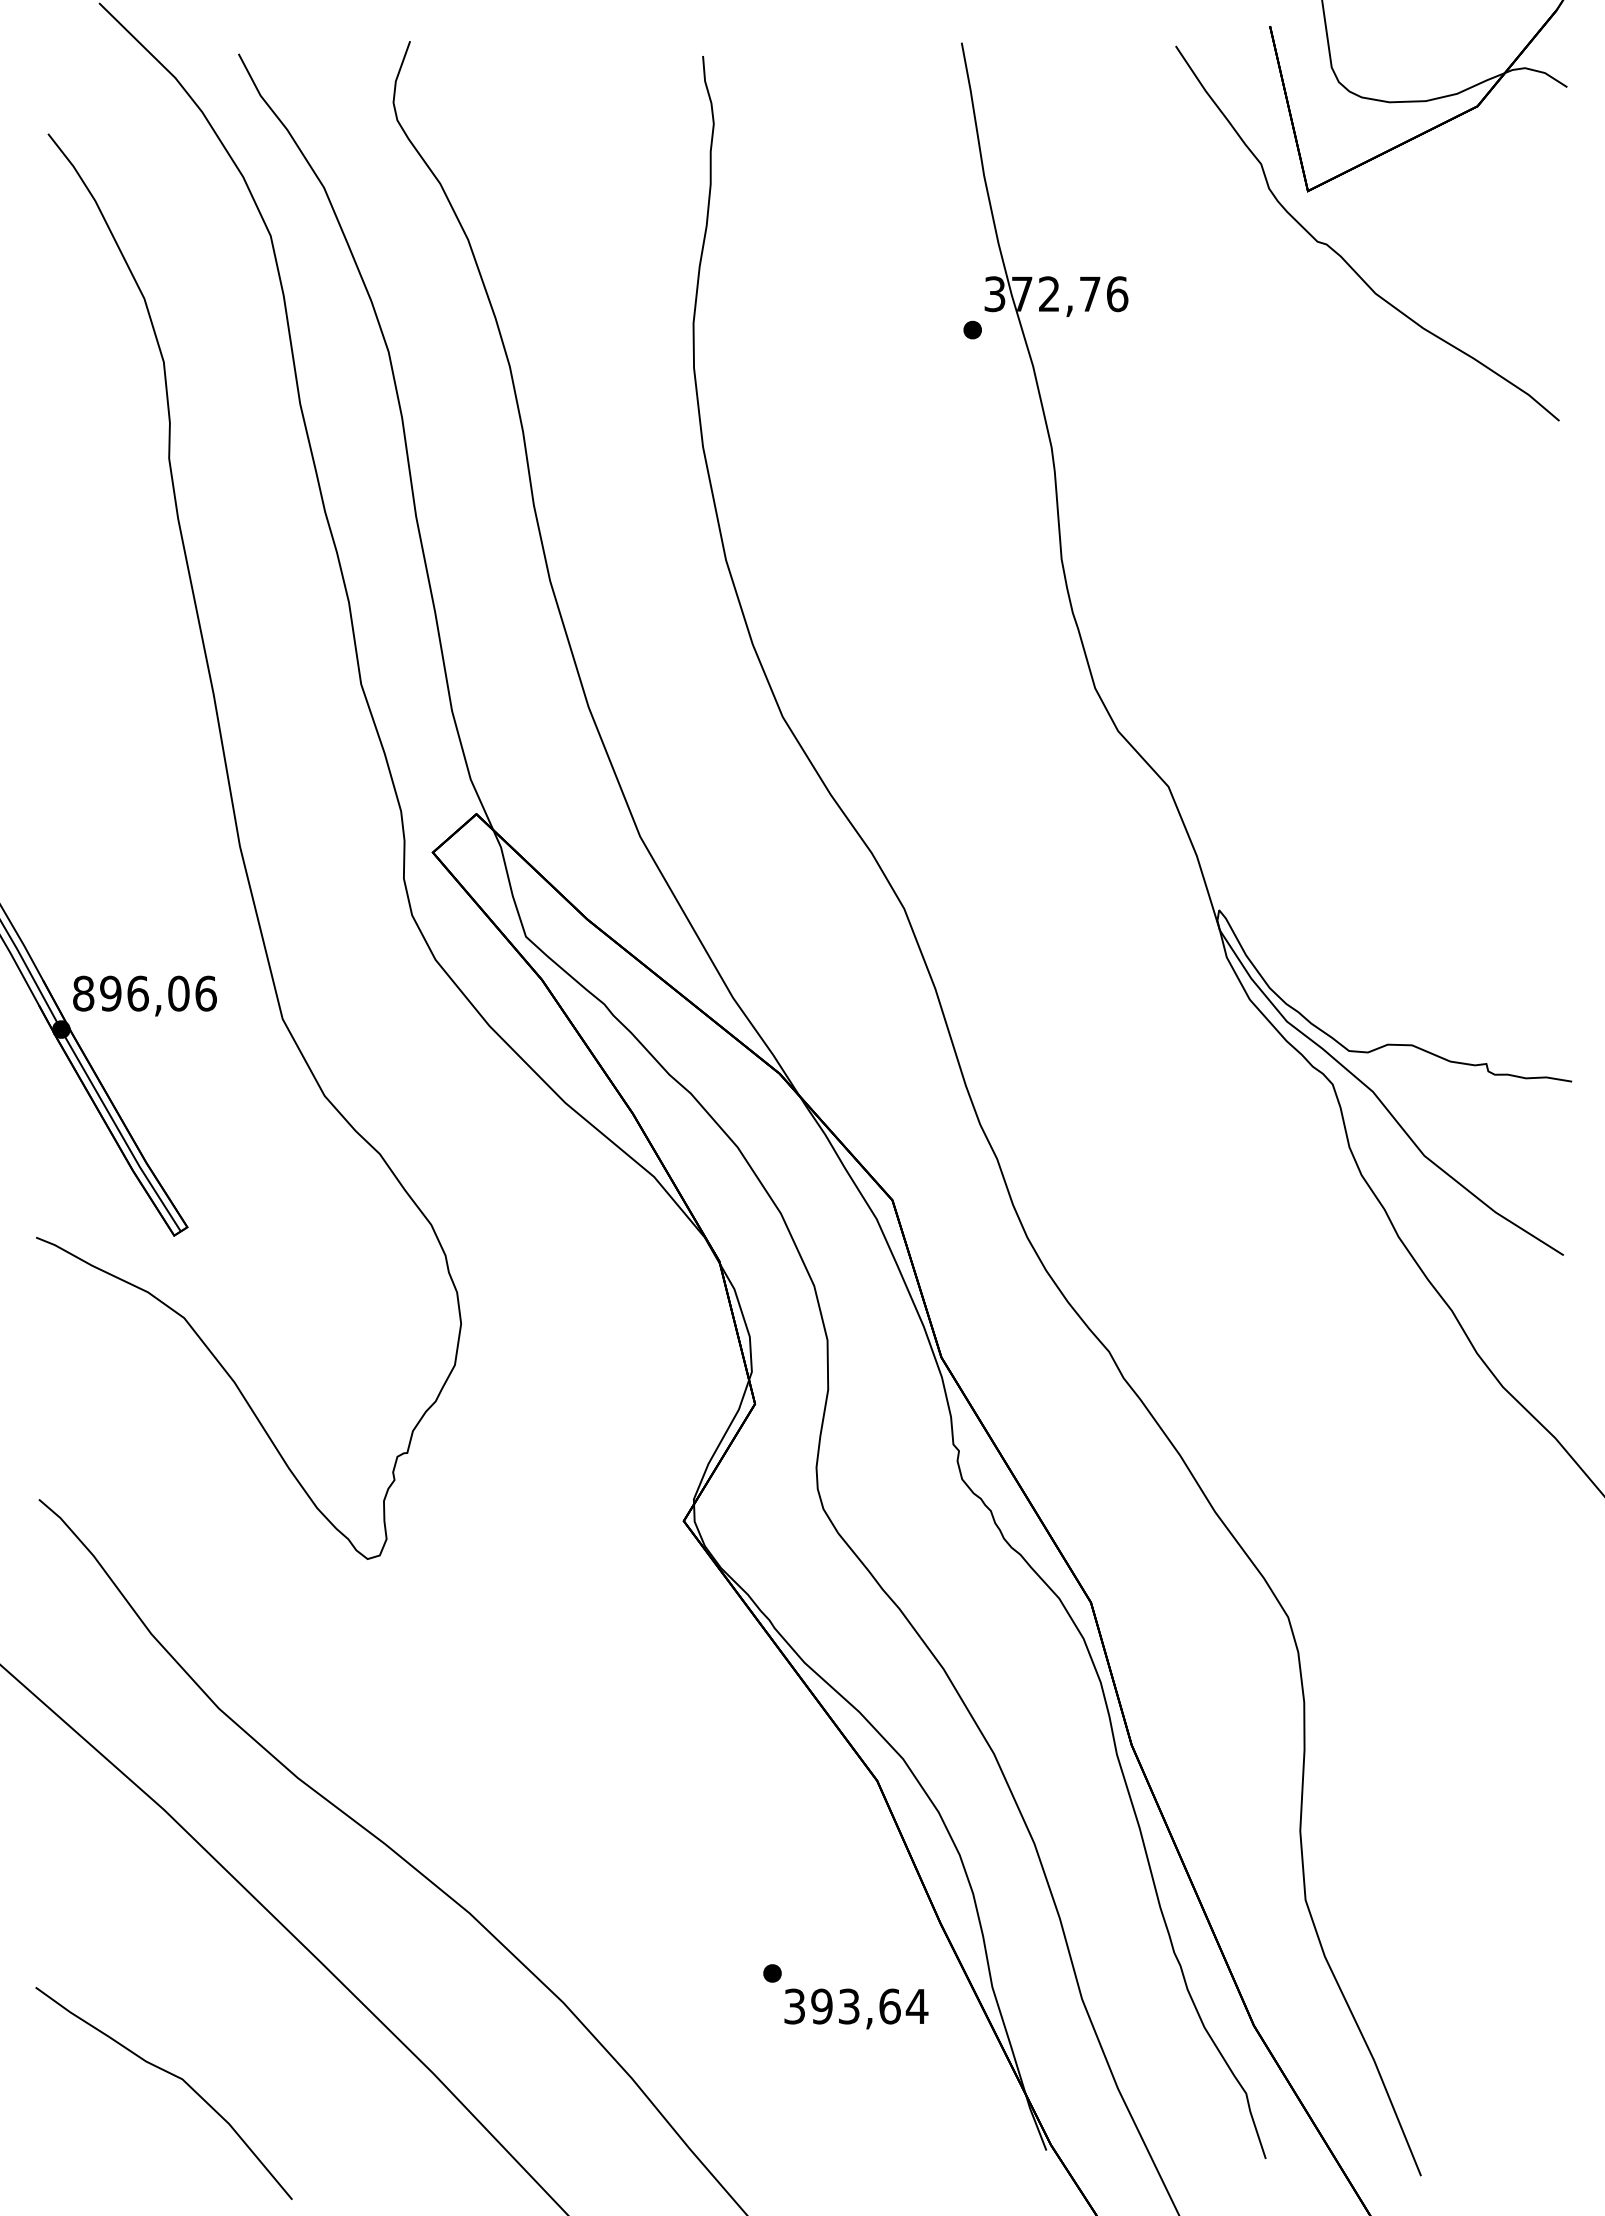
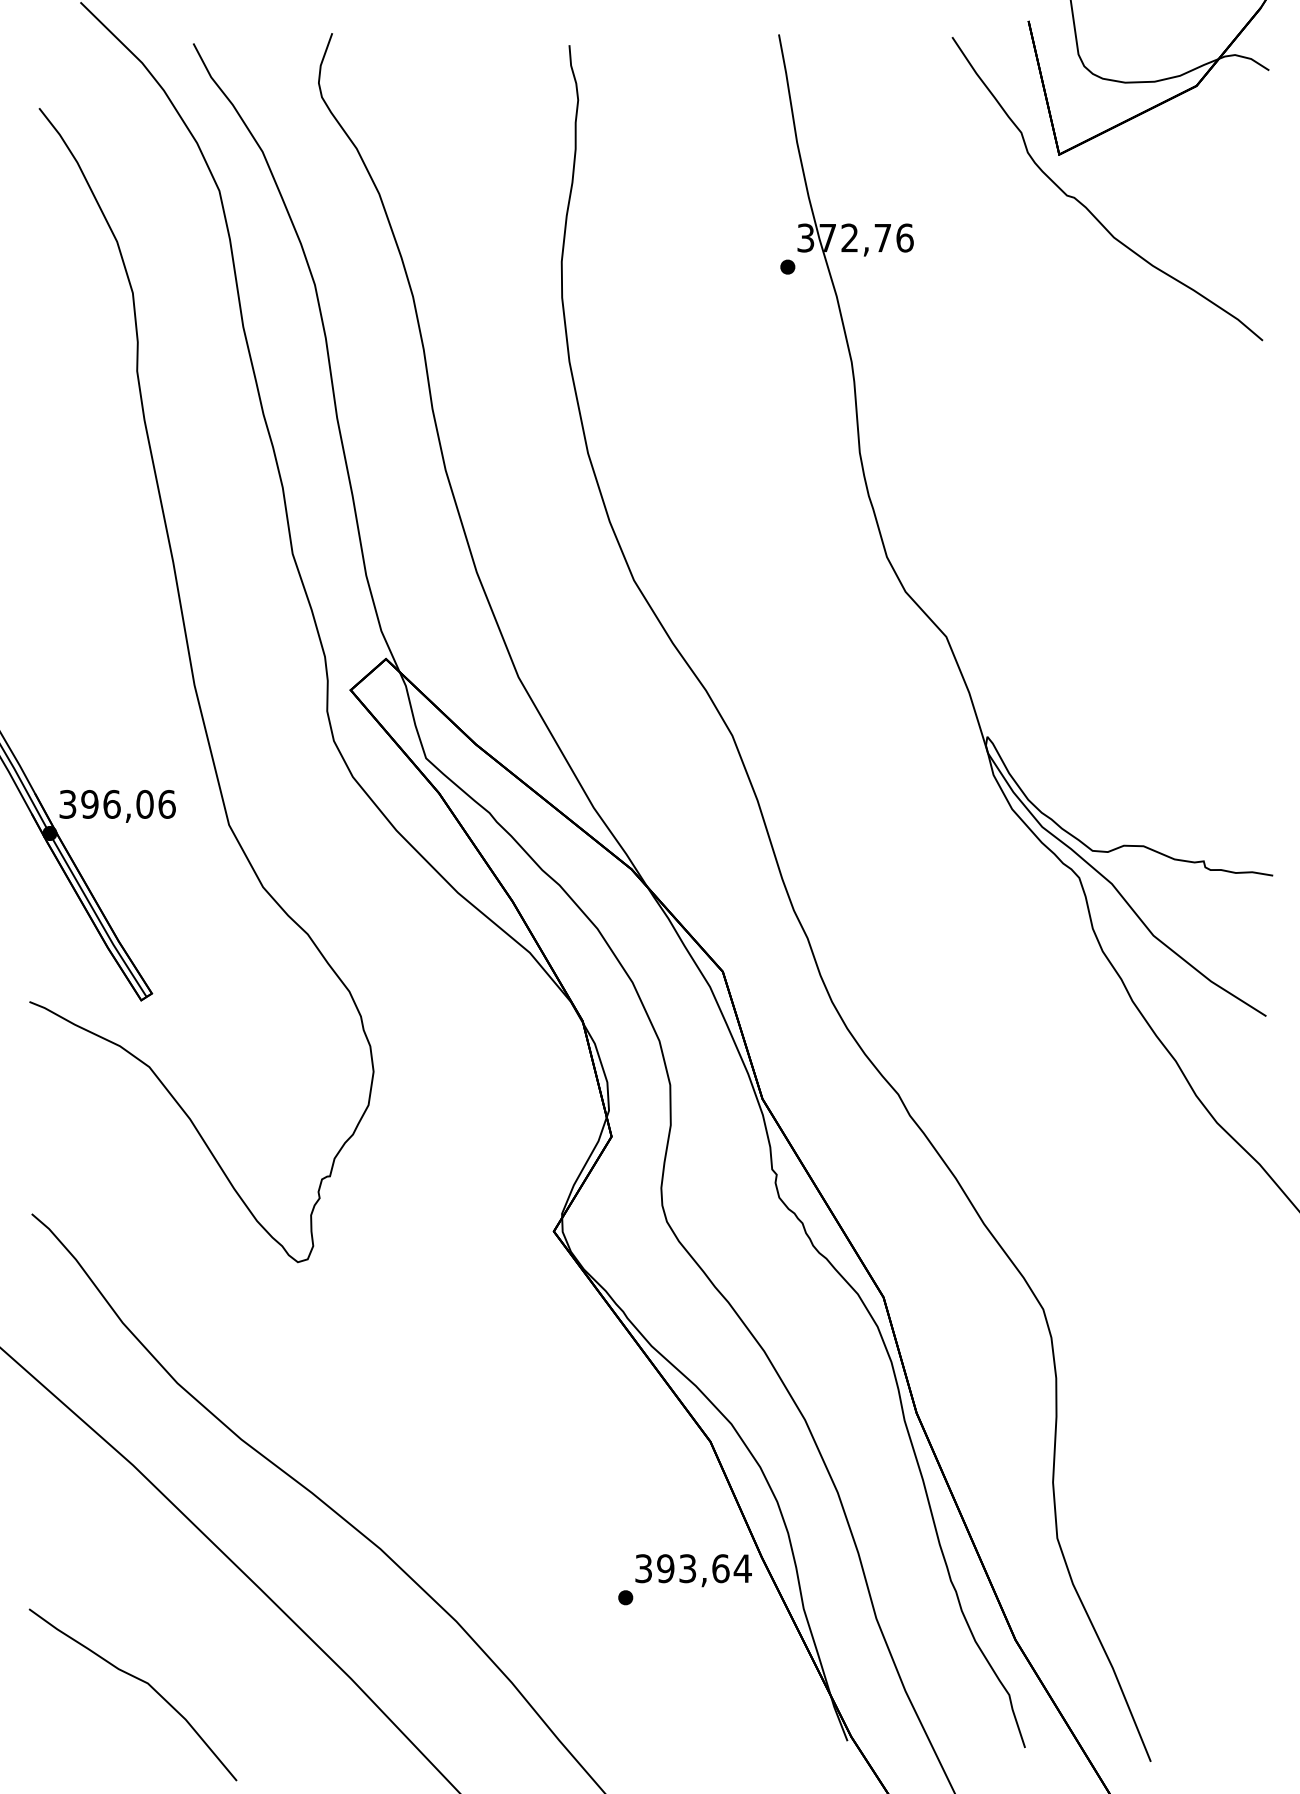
text: (83, 993) -> (67, 804), 896,06 -> 396,06
text: (856, 2008) -> (693, 1570), moved

